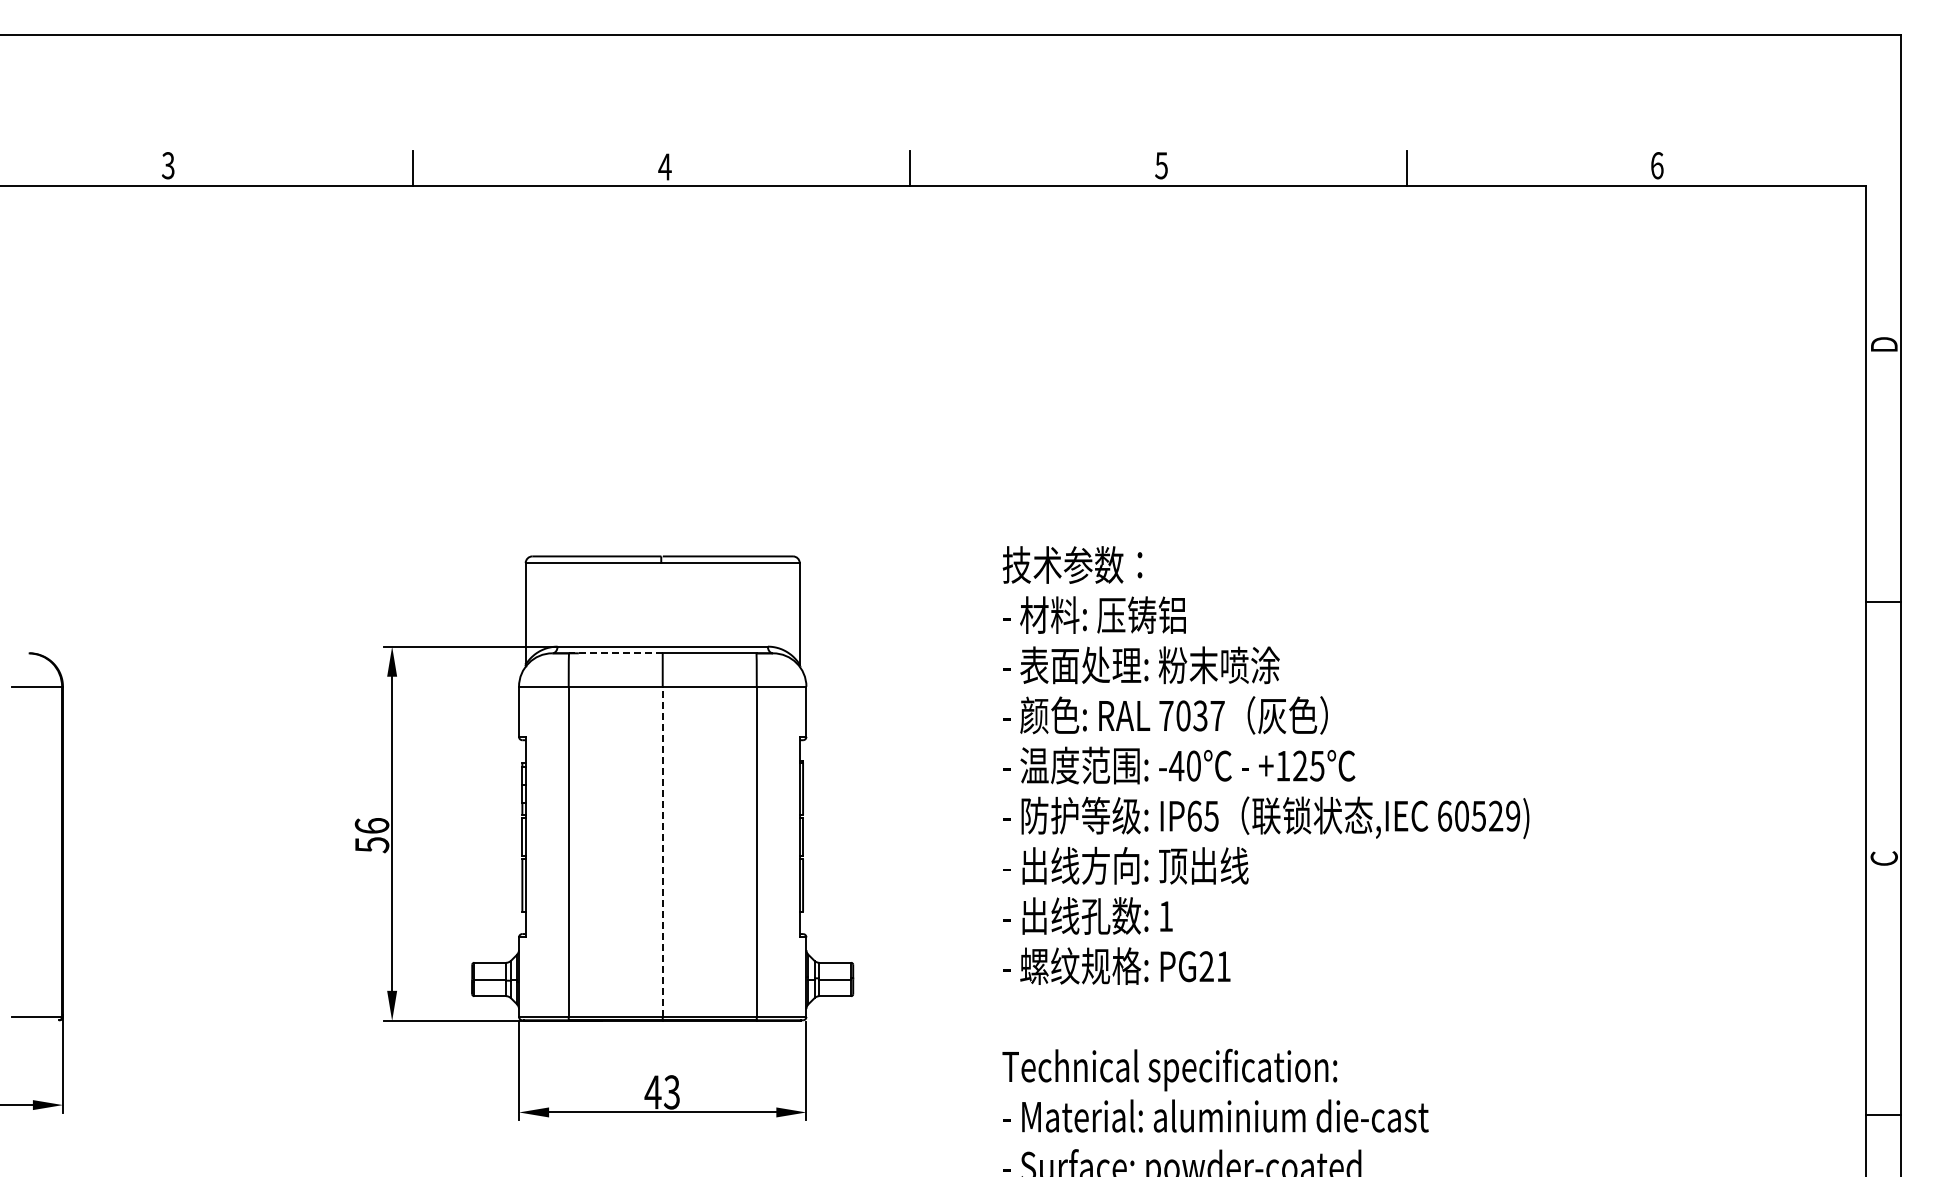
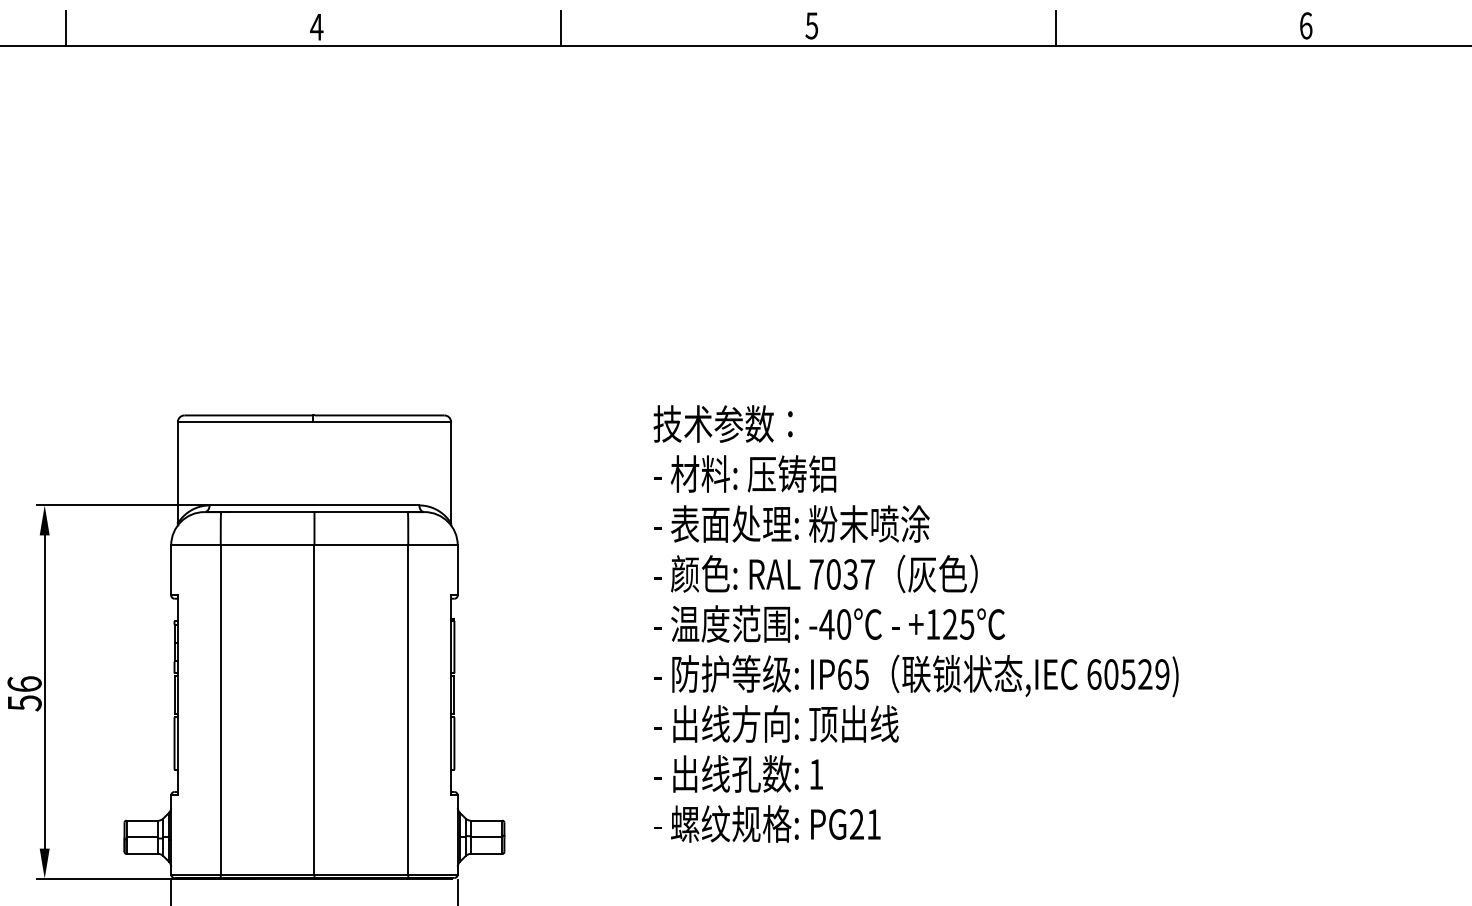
line: (615, 653) -> (267, 512), dashed -> solid
line: (662, 851) -> (314, 709), dashed -> solid

